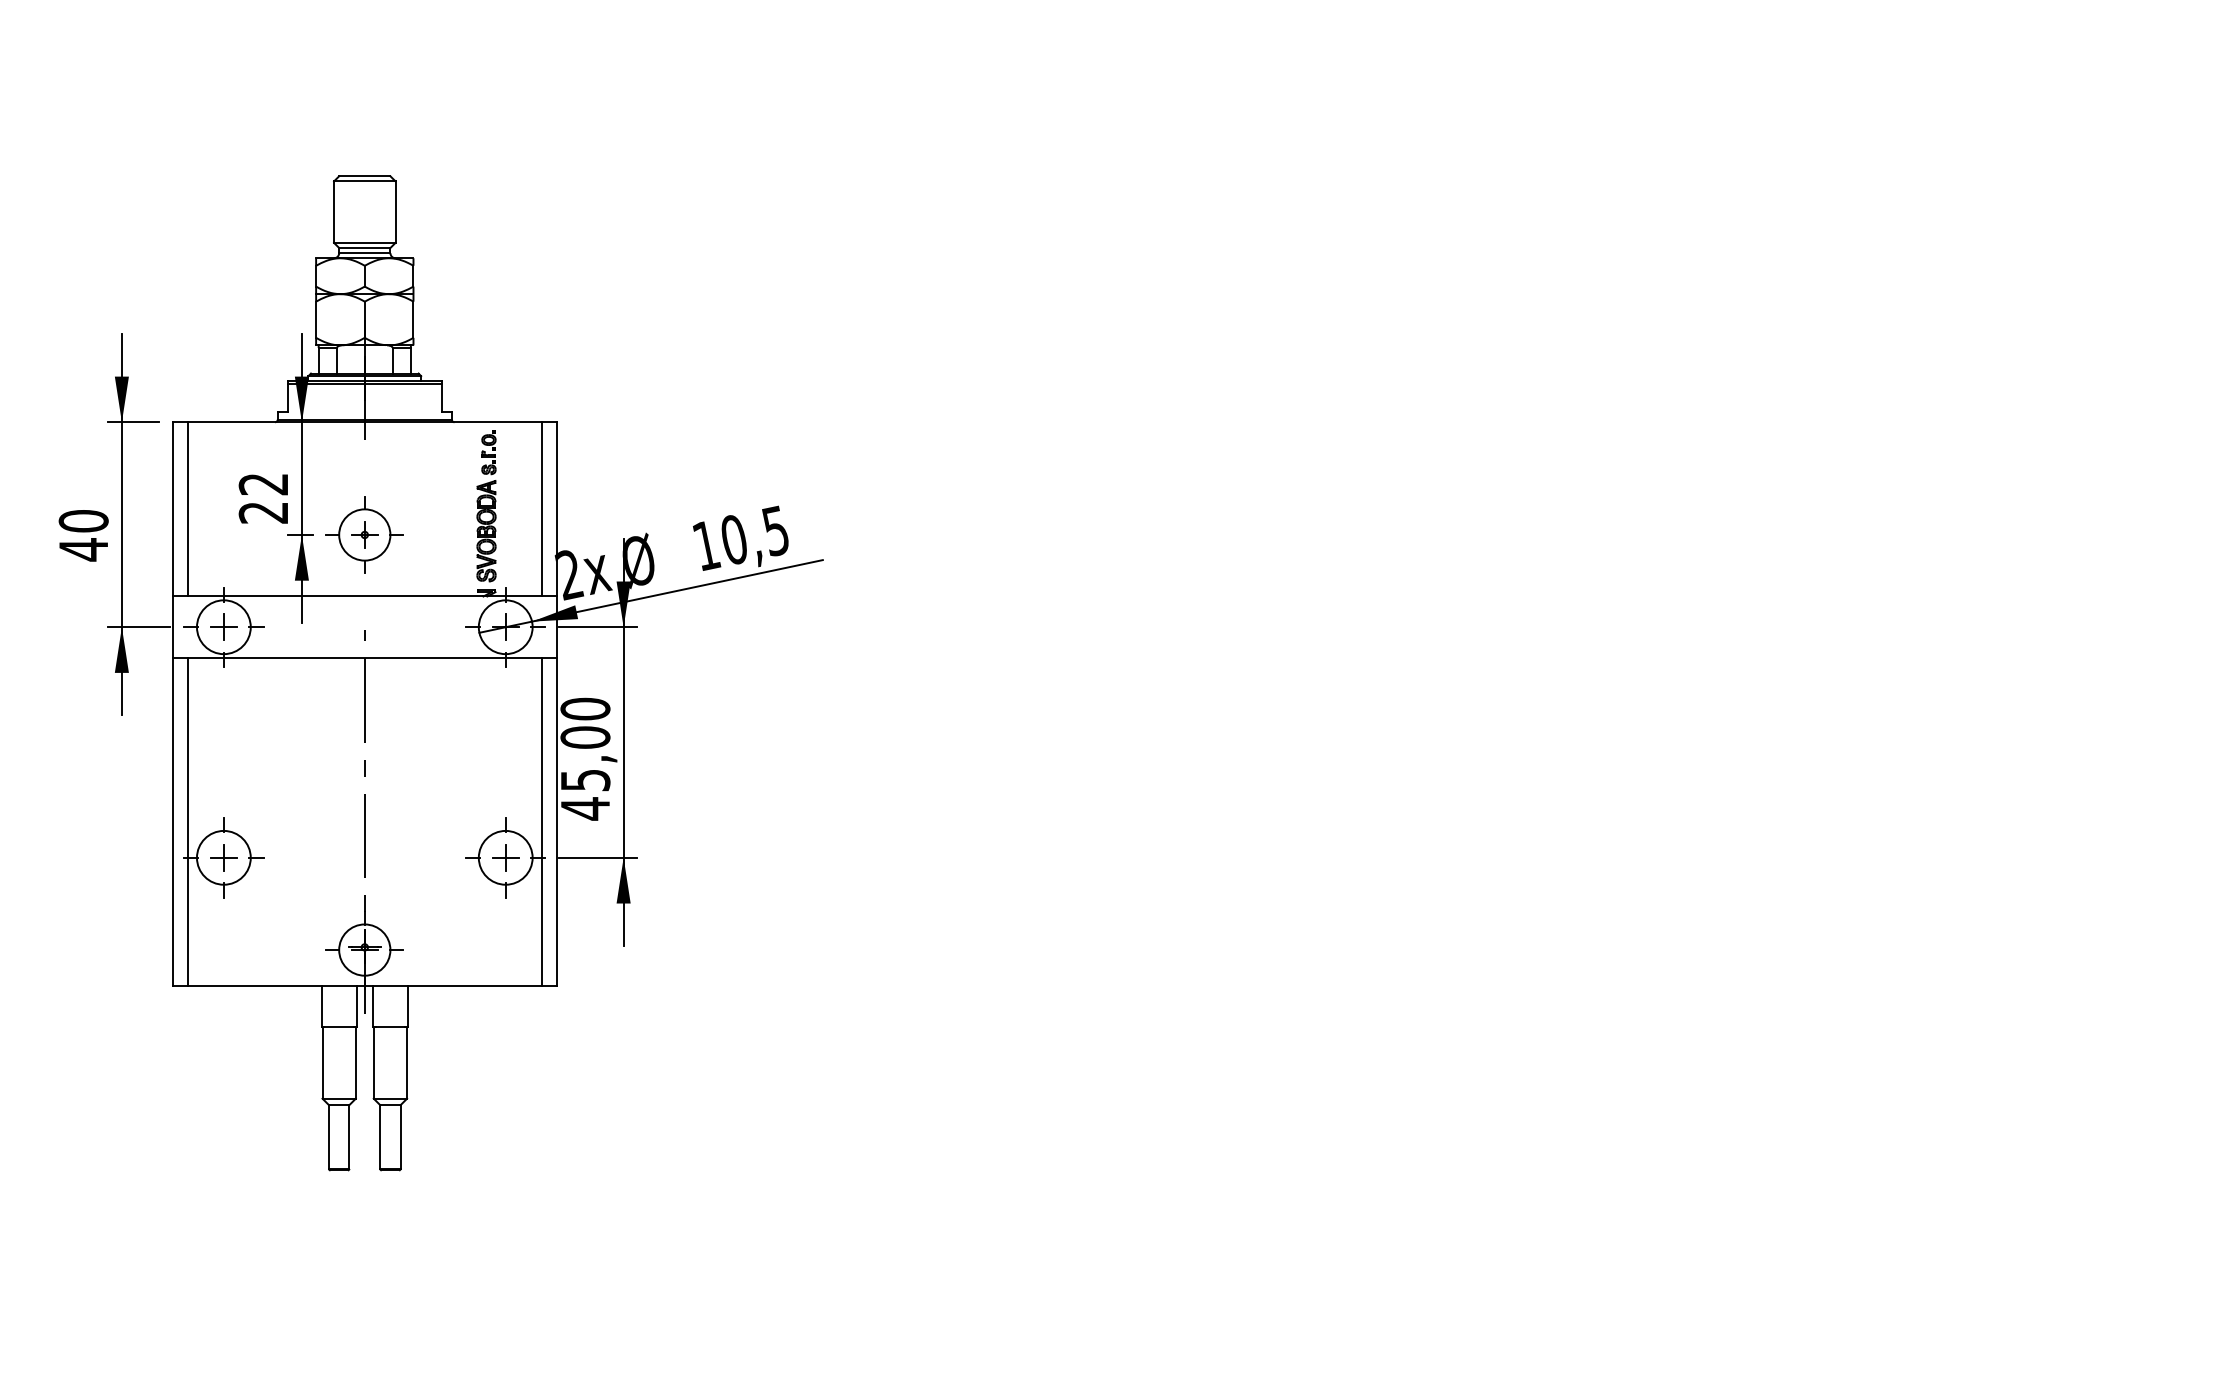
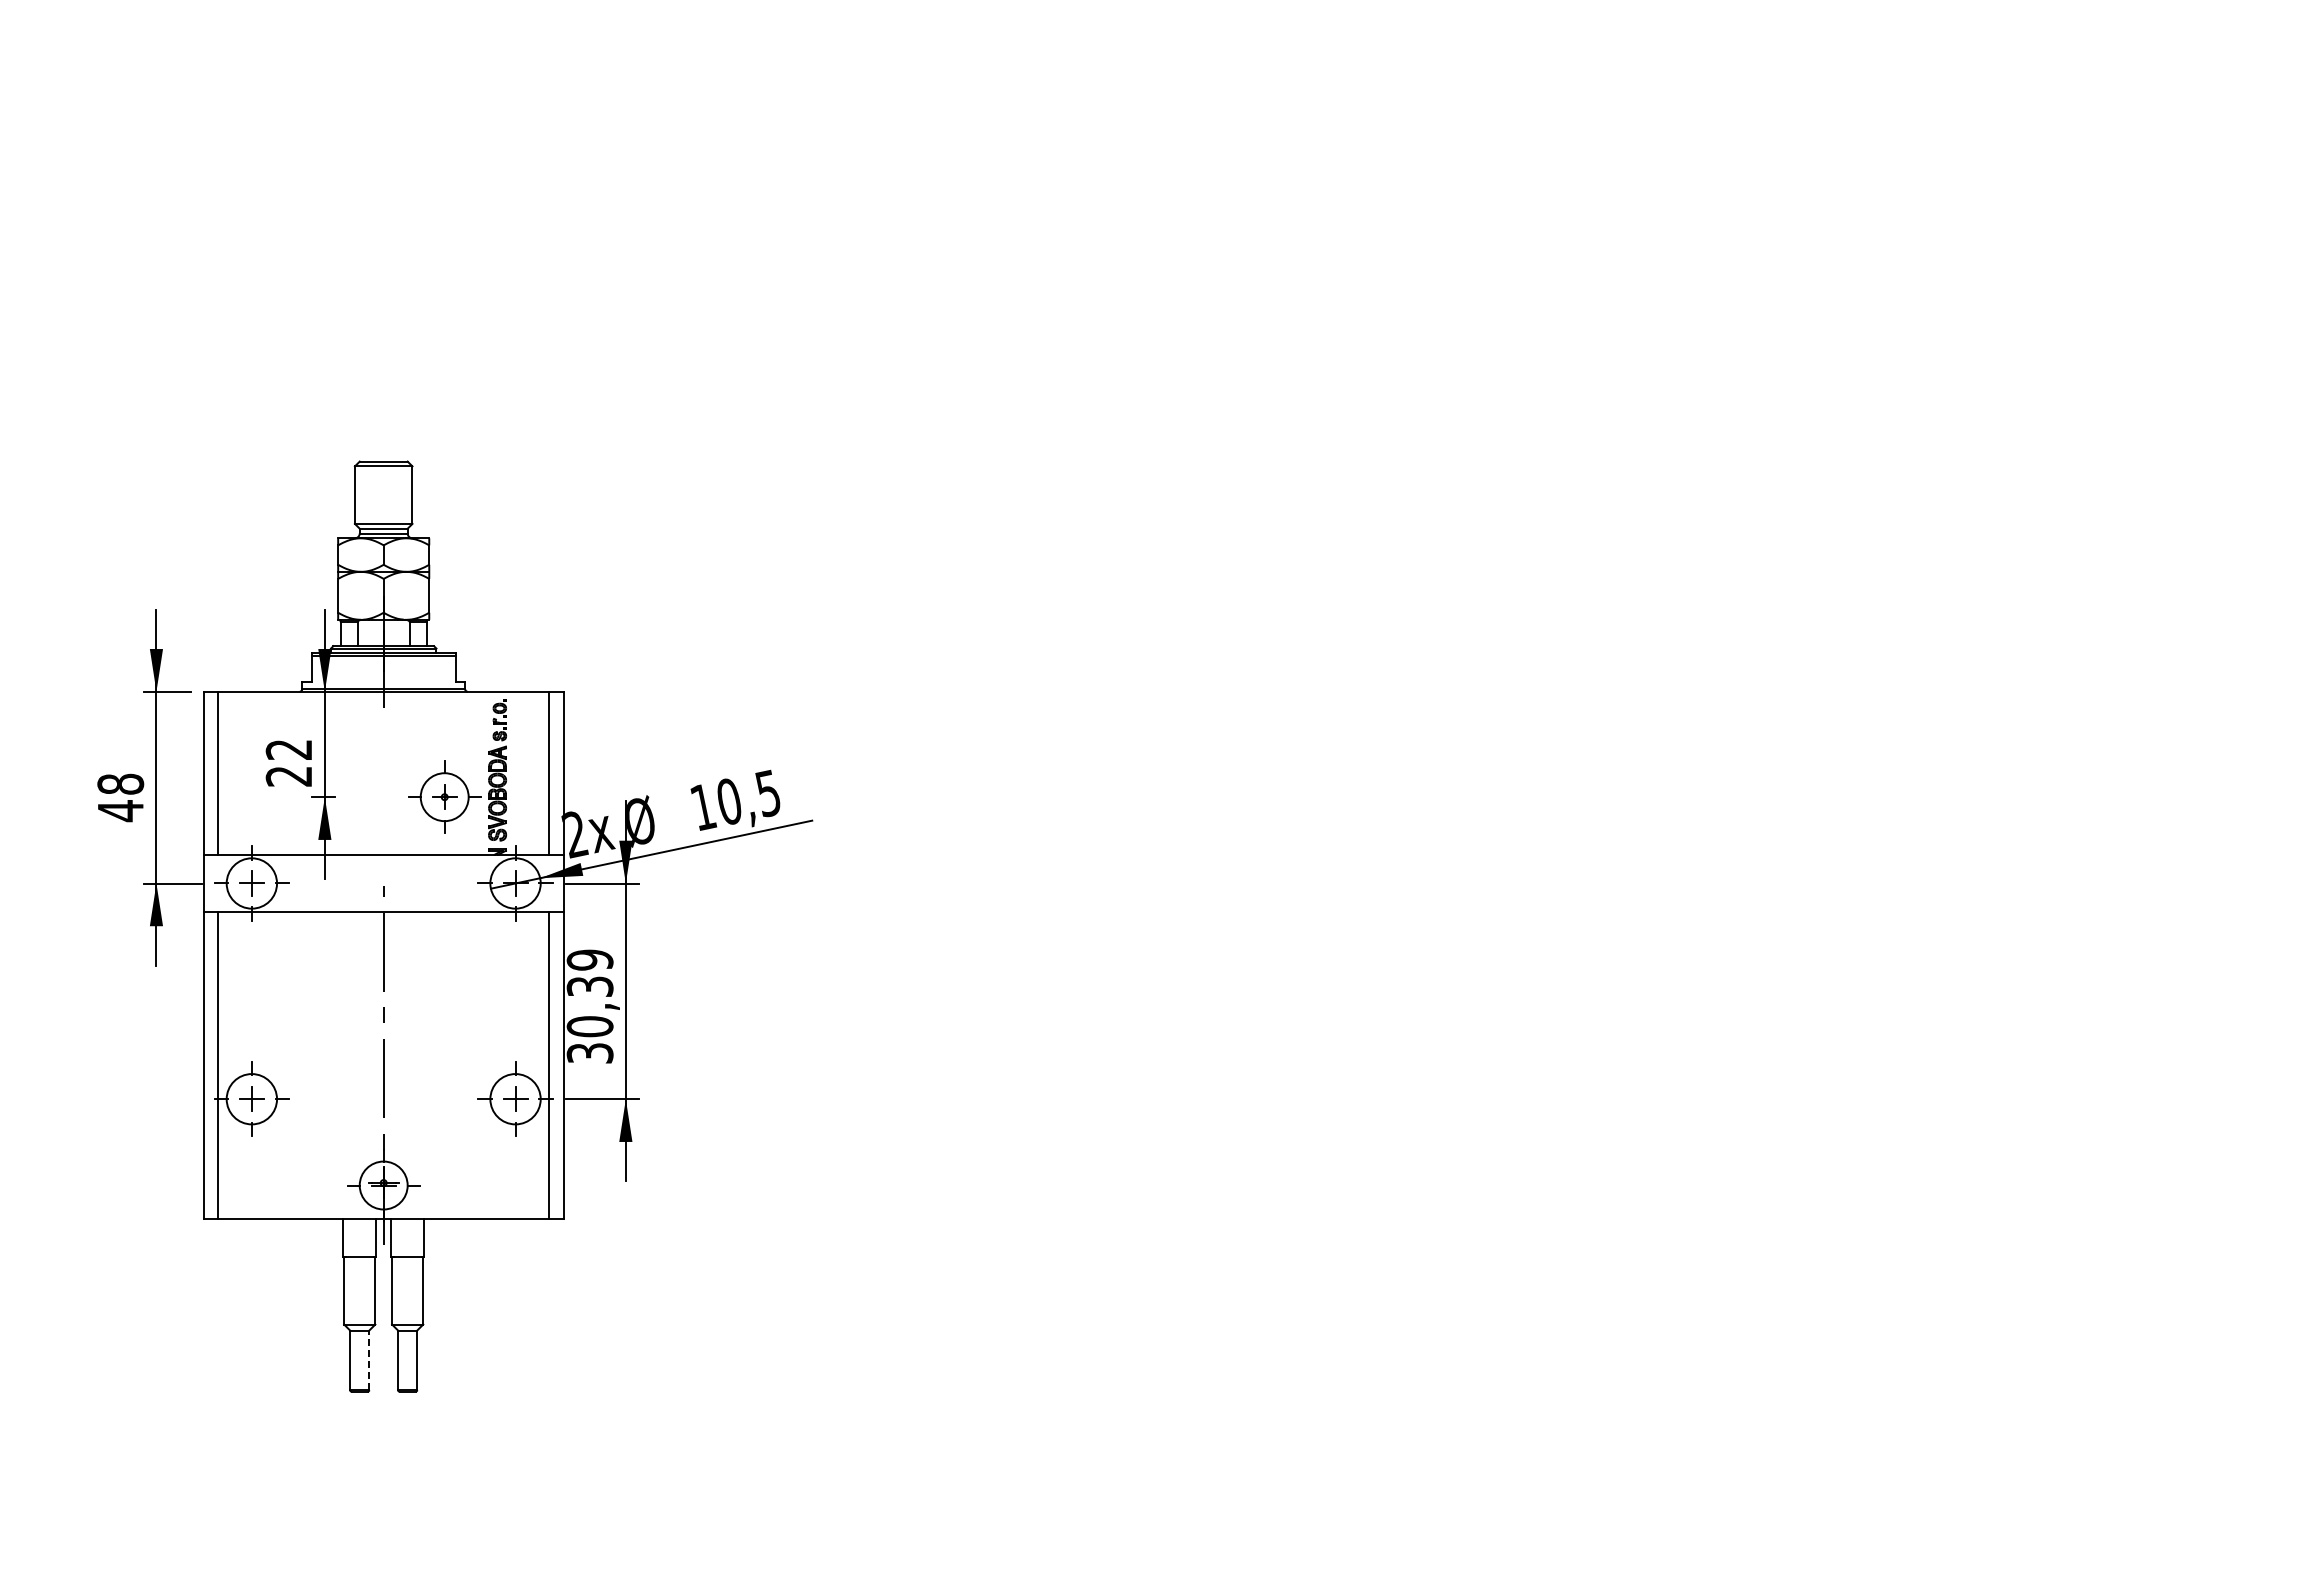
text: (83, 520) -> (120, 783), 40 -> 48
part: (364, 534) -> (444, 796), moved
text: (584, 758) -> (589, 1006), 45,00 -> 30,39
line: (349, 1137) -> (369, 1360), solid -> dashed

